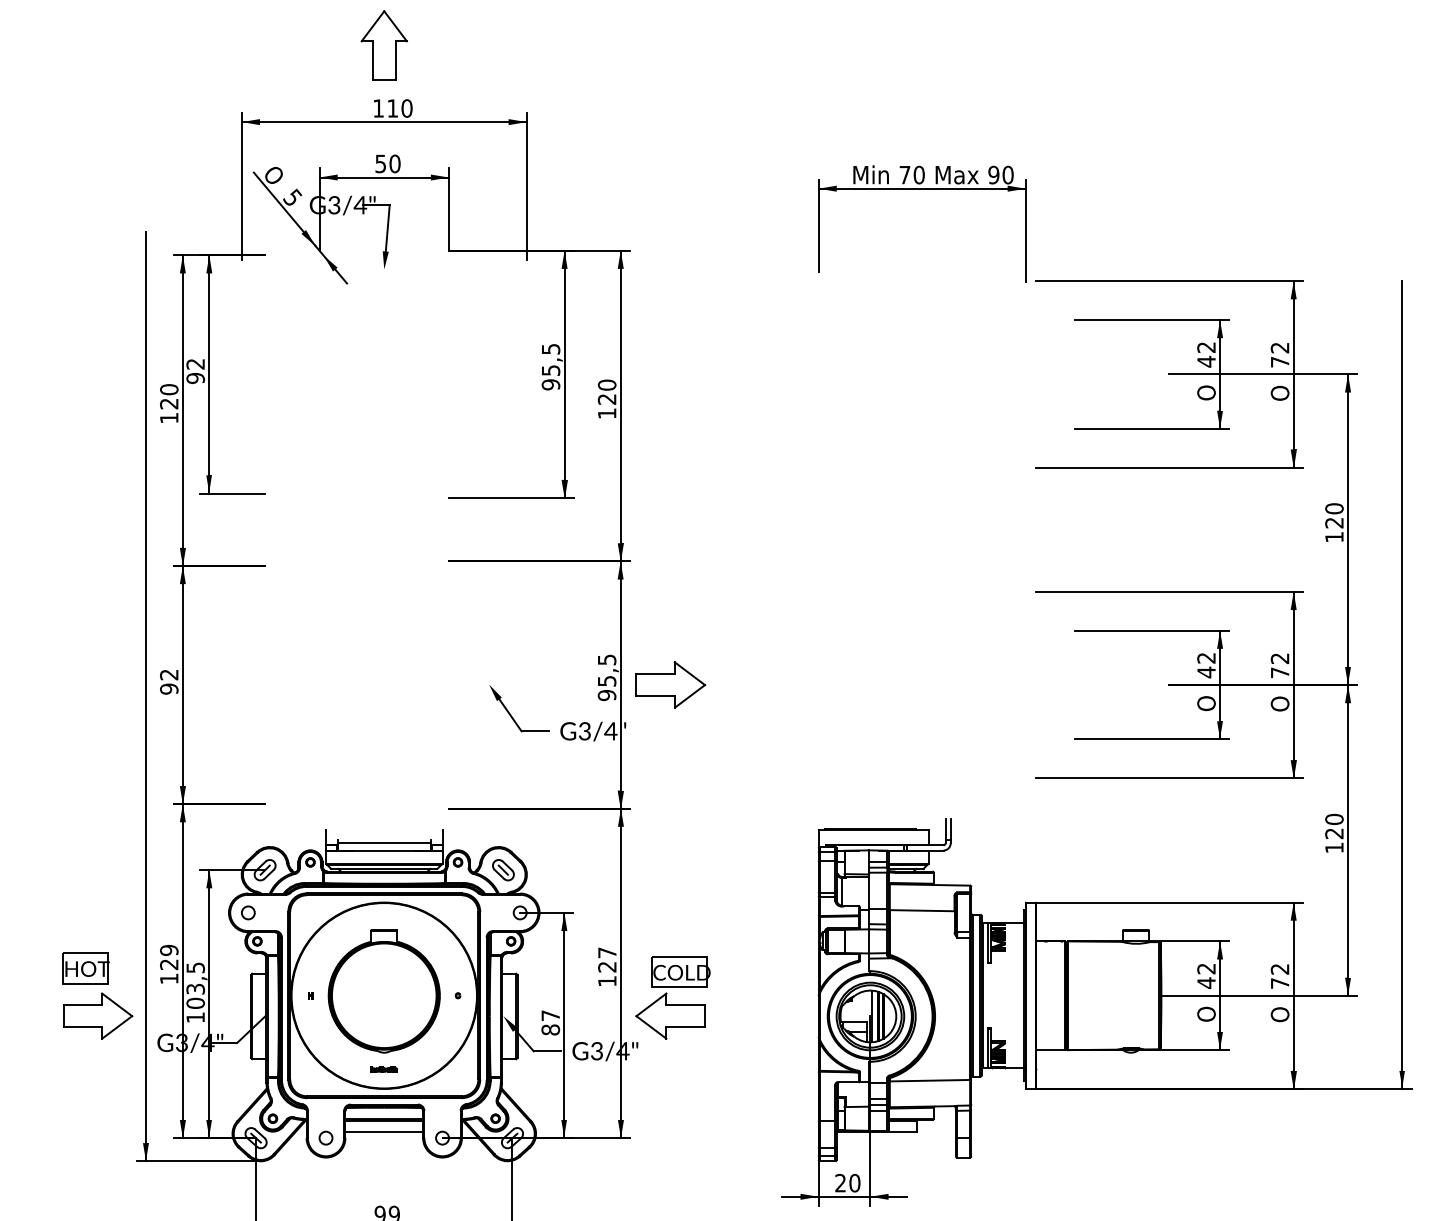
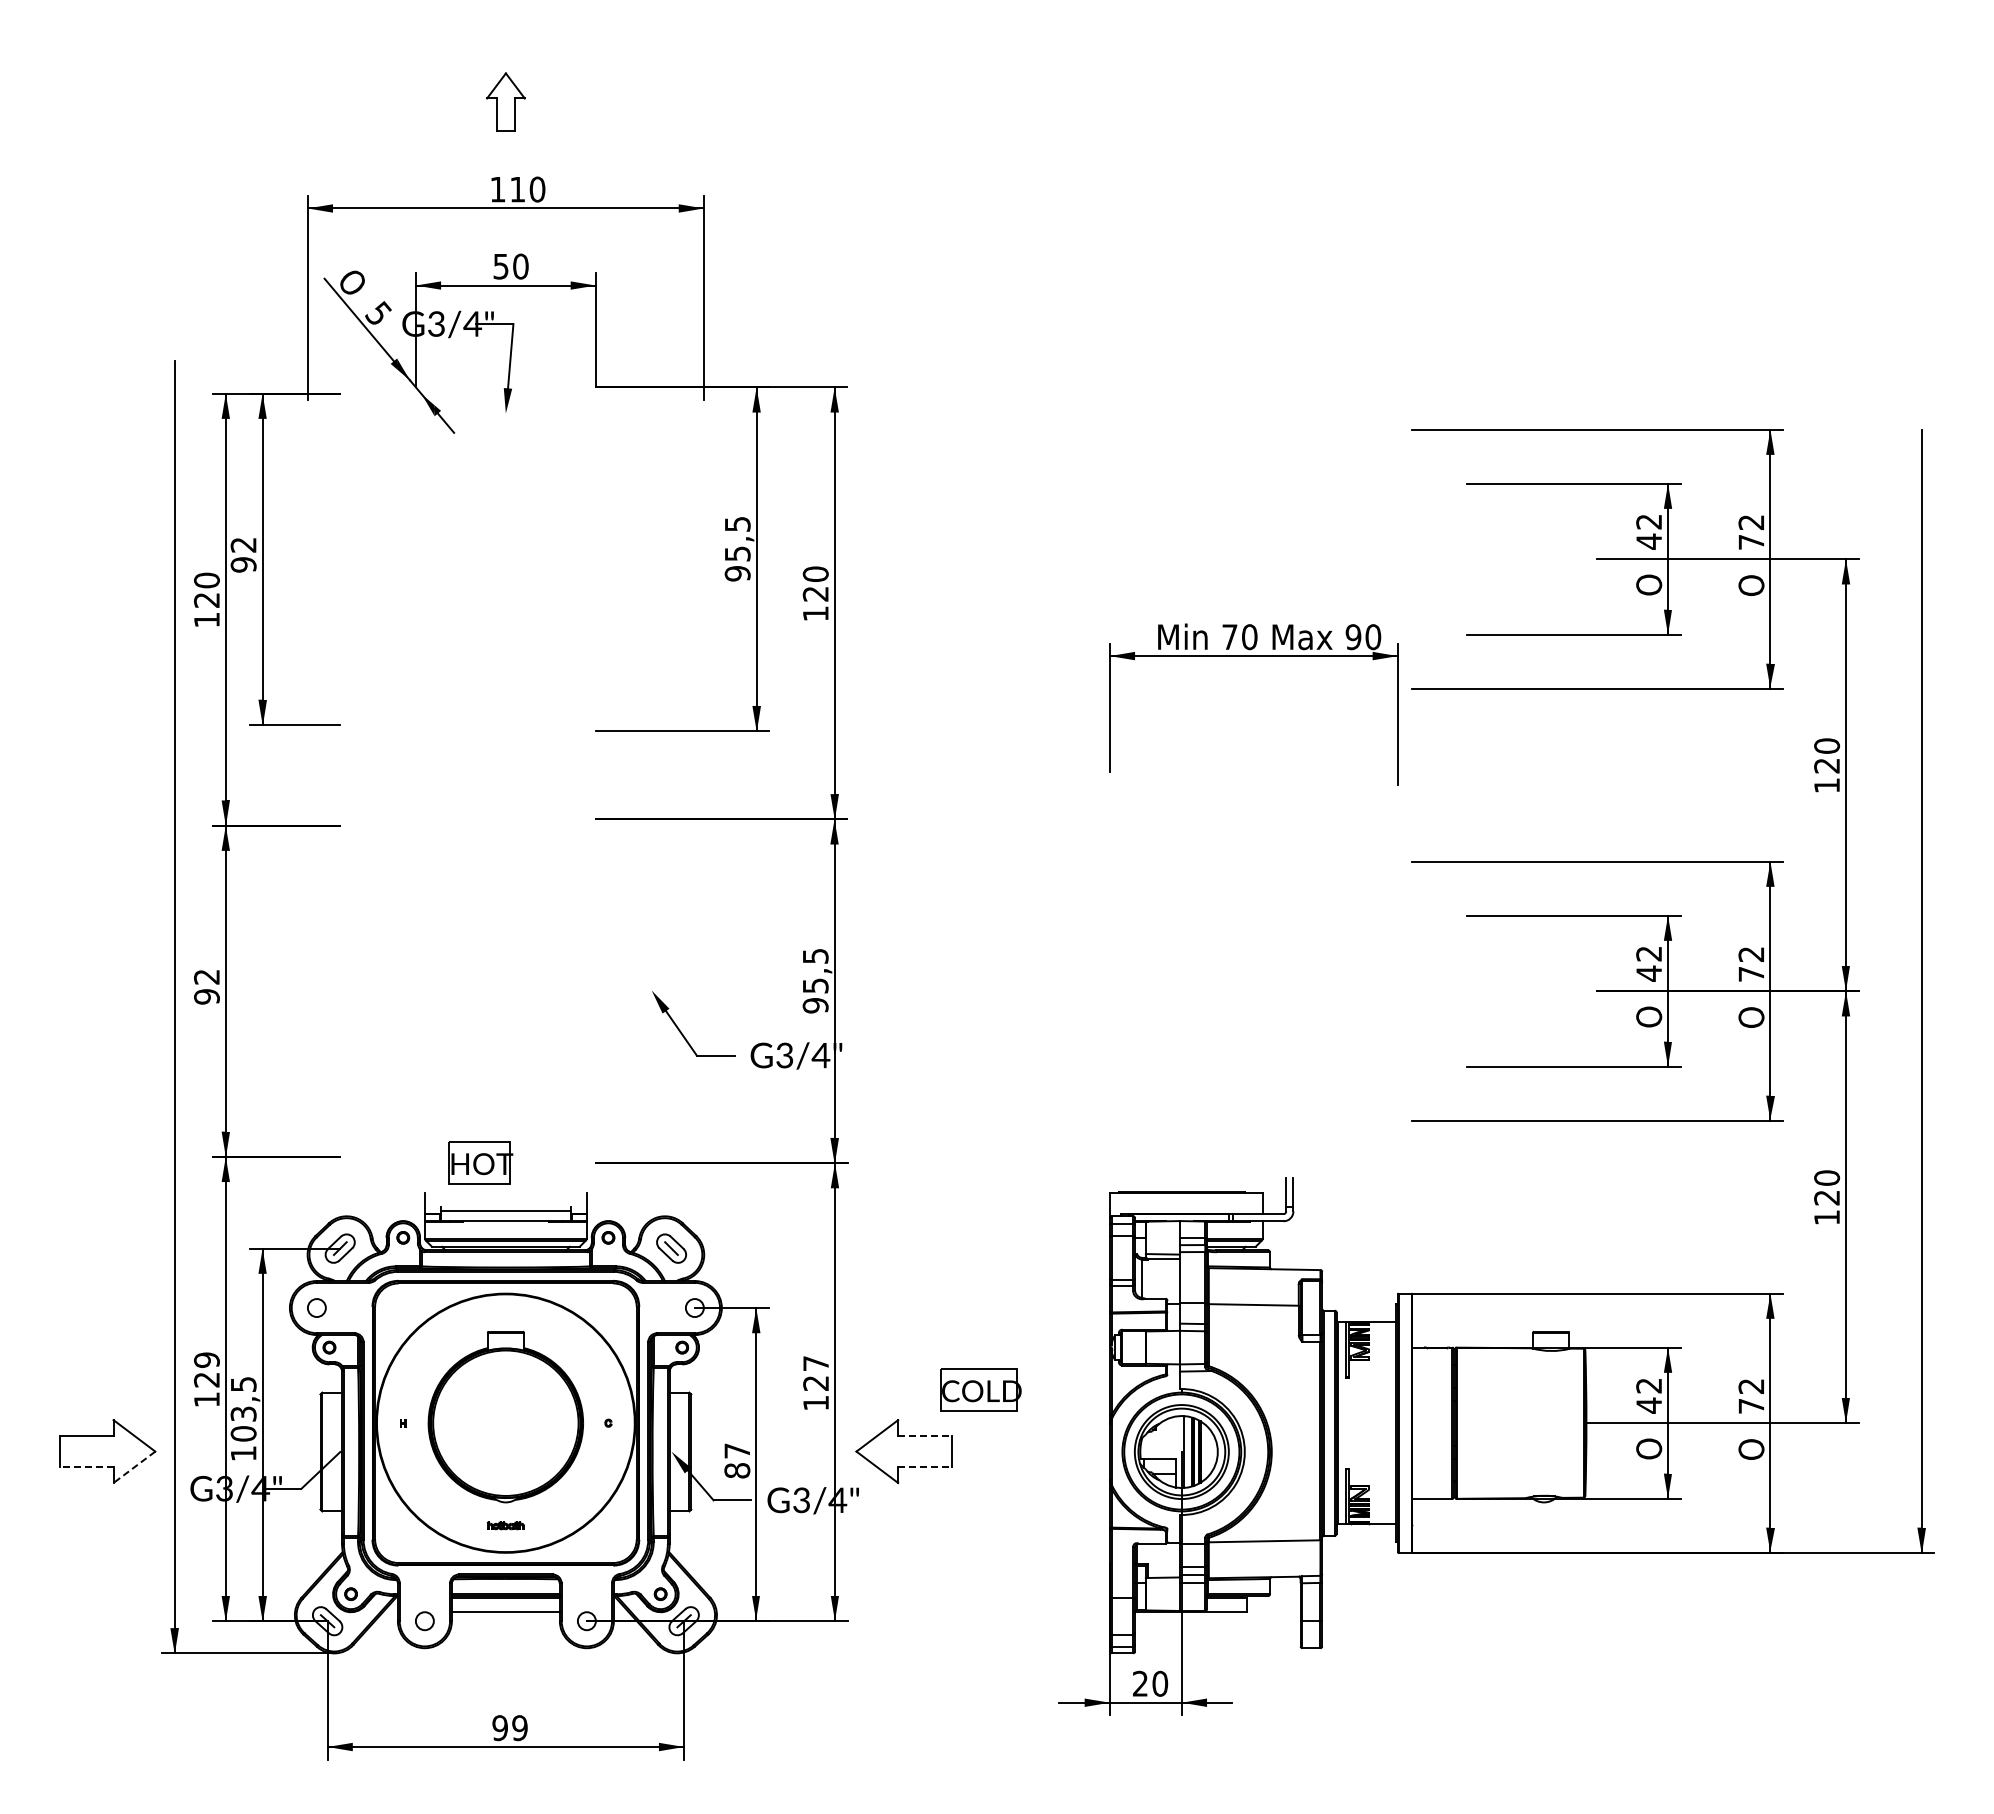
part: (384, 45) -> (505, 101), size x0.6
part: (921, 189) -> (1253, 656), moved
part: (670, 684) -> (904, 990), removed
part: (86, 967) -> (480, 1162), moved
part: (681, 971) -> (980, 1389), moved
line: (686, 1004) -> (925, 1435), solid -> dashed
line: (82, 1027) -> (86, 1467), solid -> dashed
line: (117, 1027) -> (134, 1467), solid -> dashed
line: (686, 1027) -> (925, 1467), solid -> dashed

